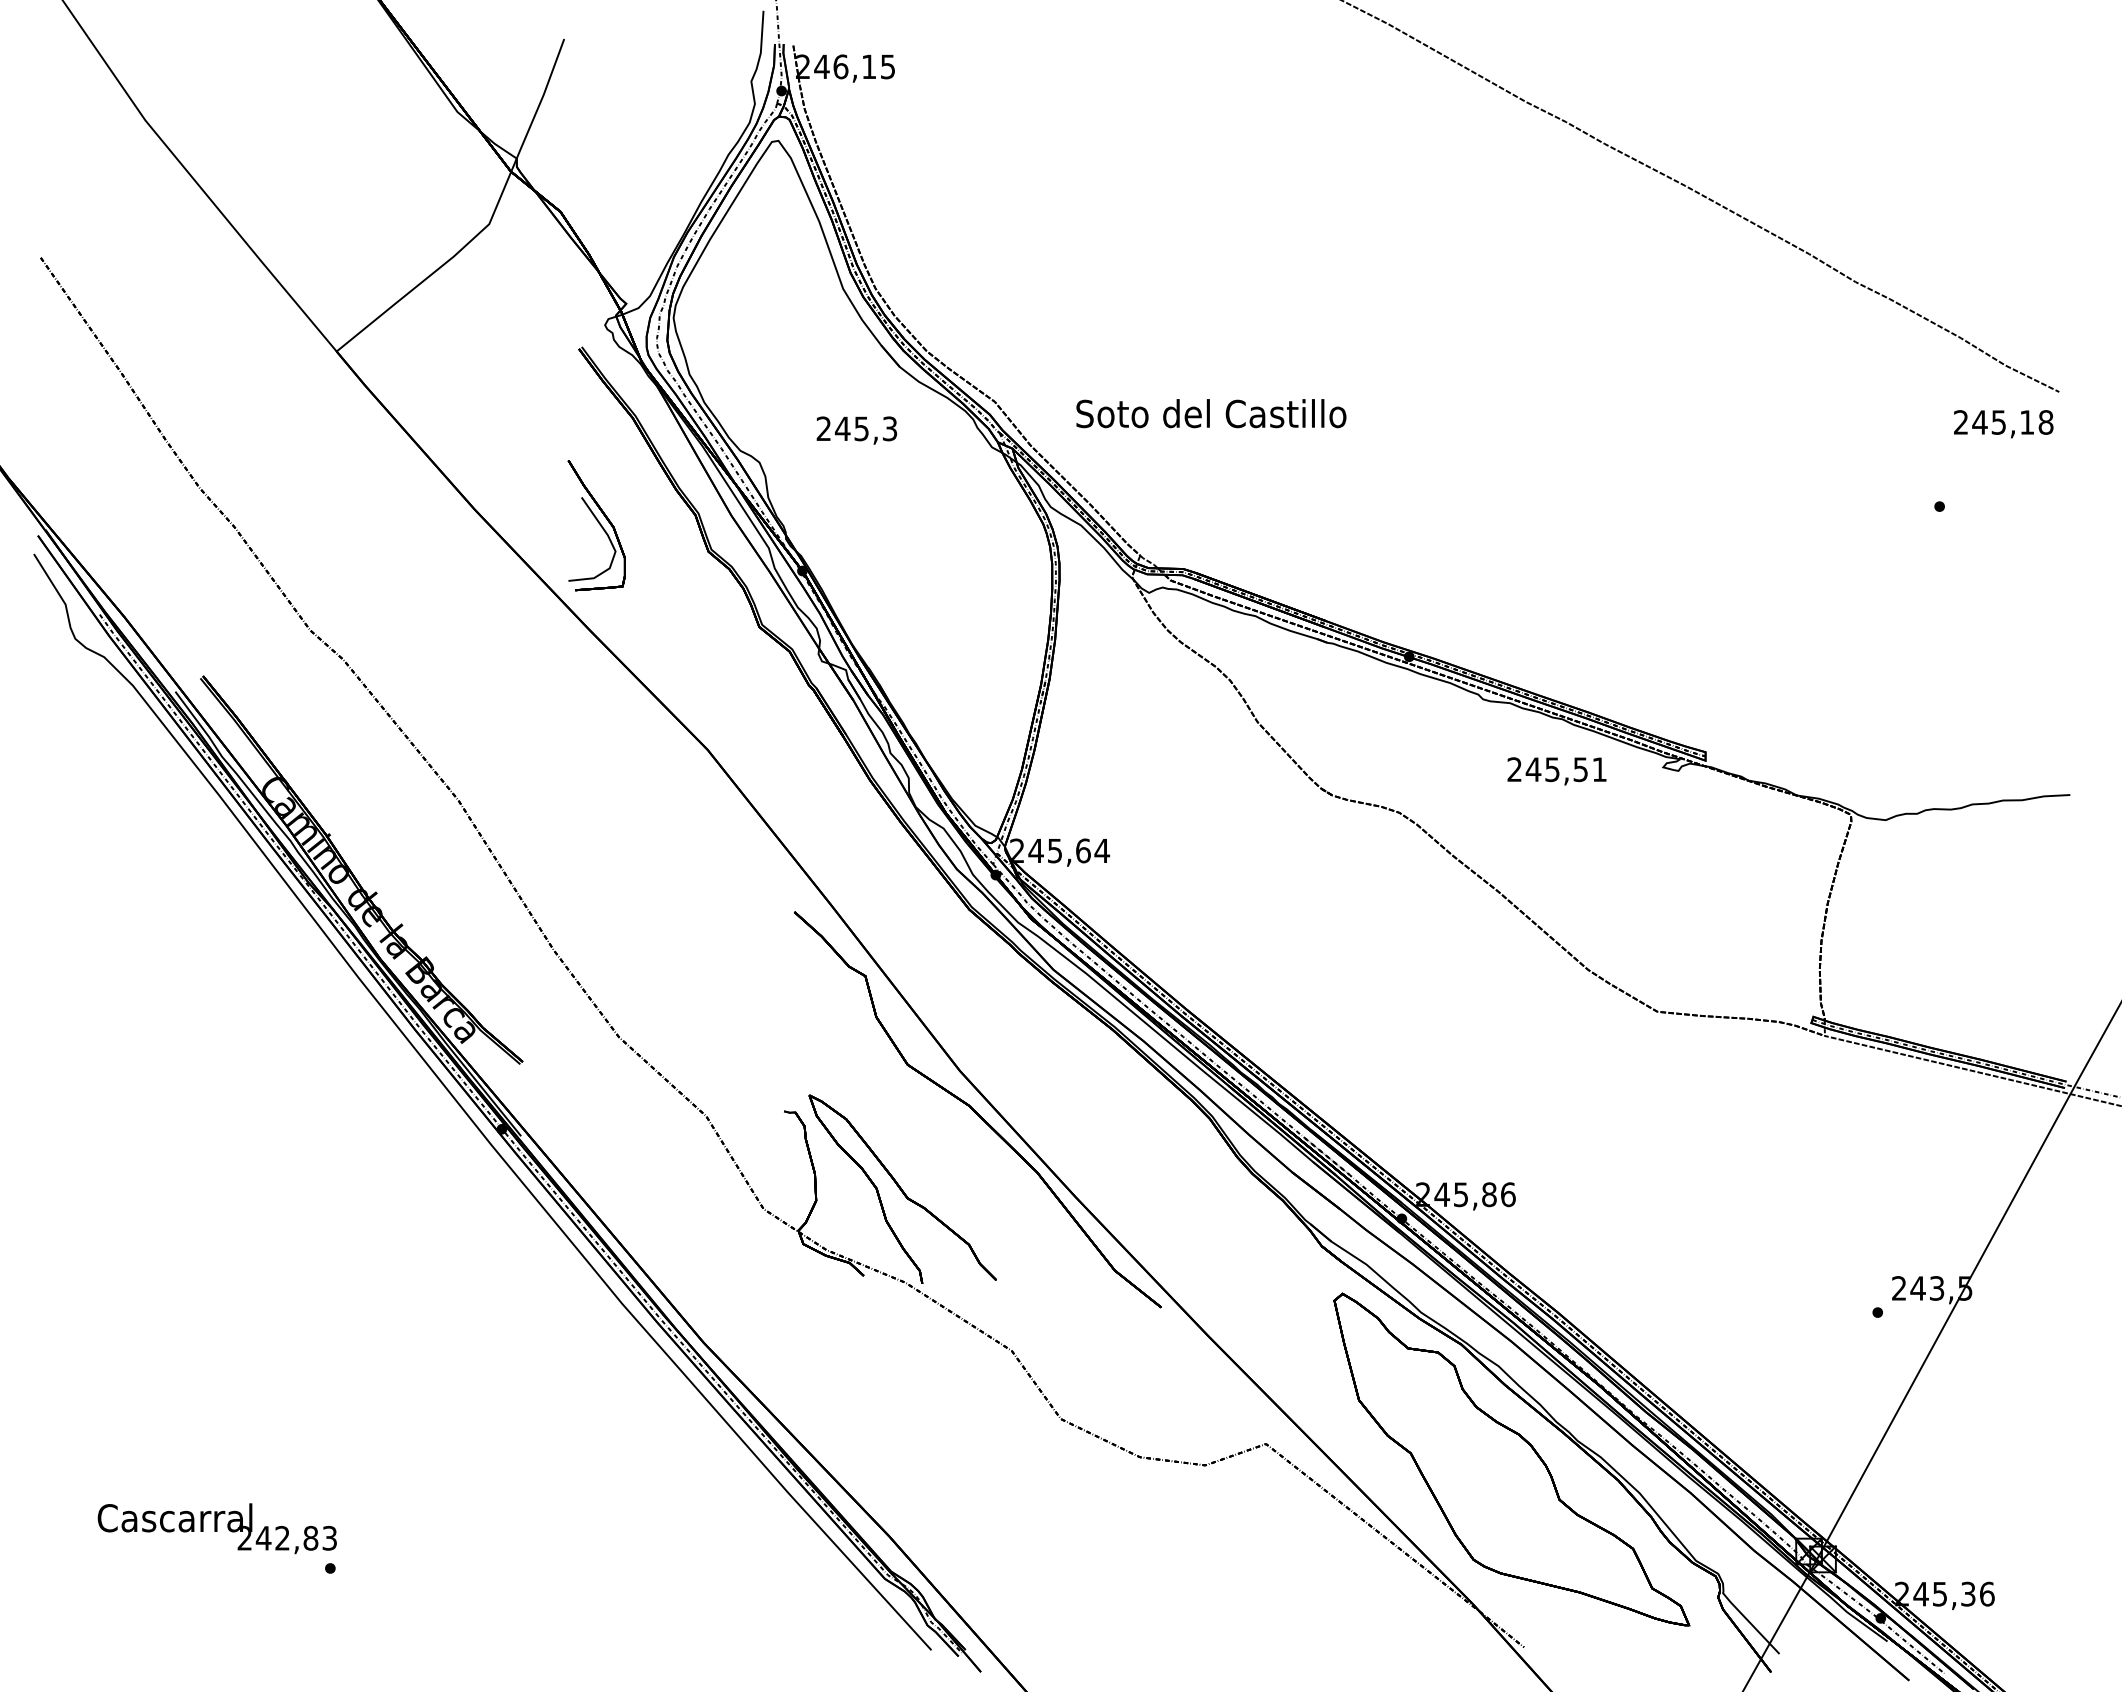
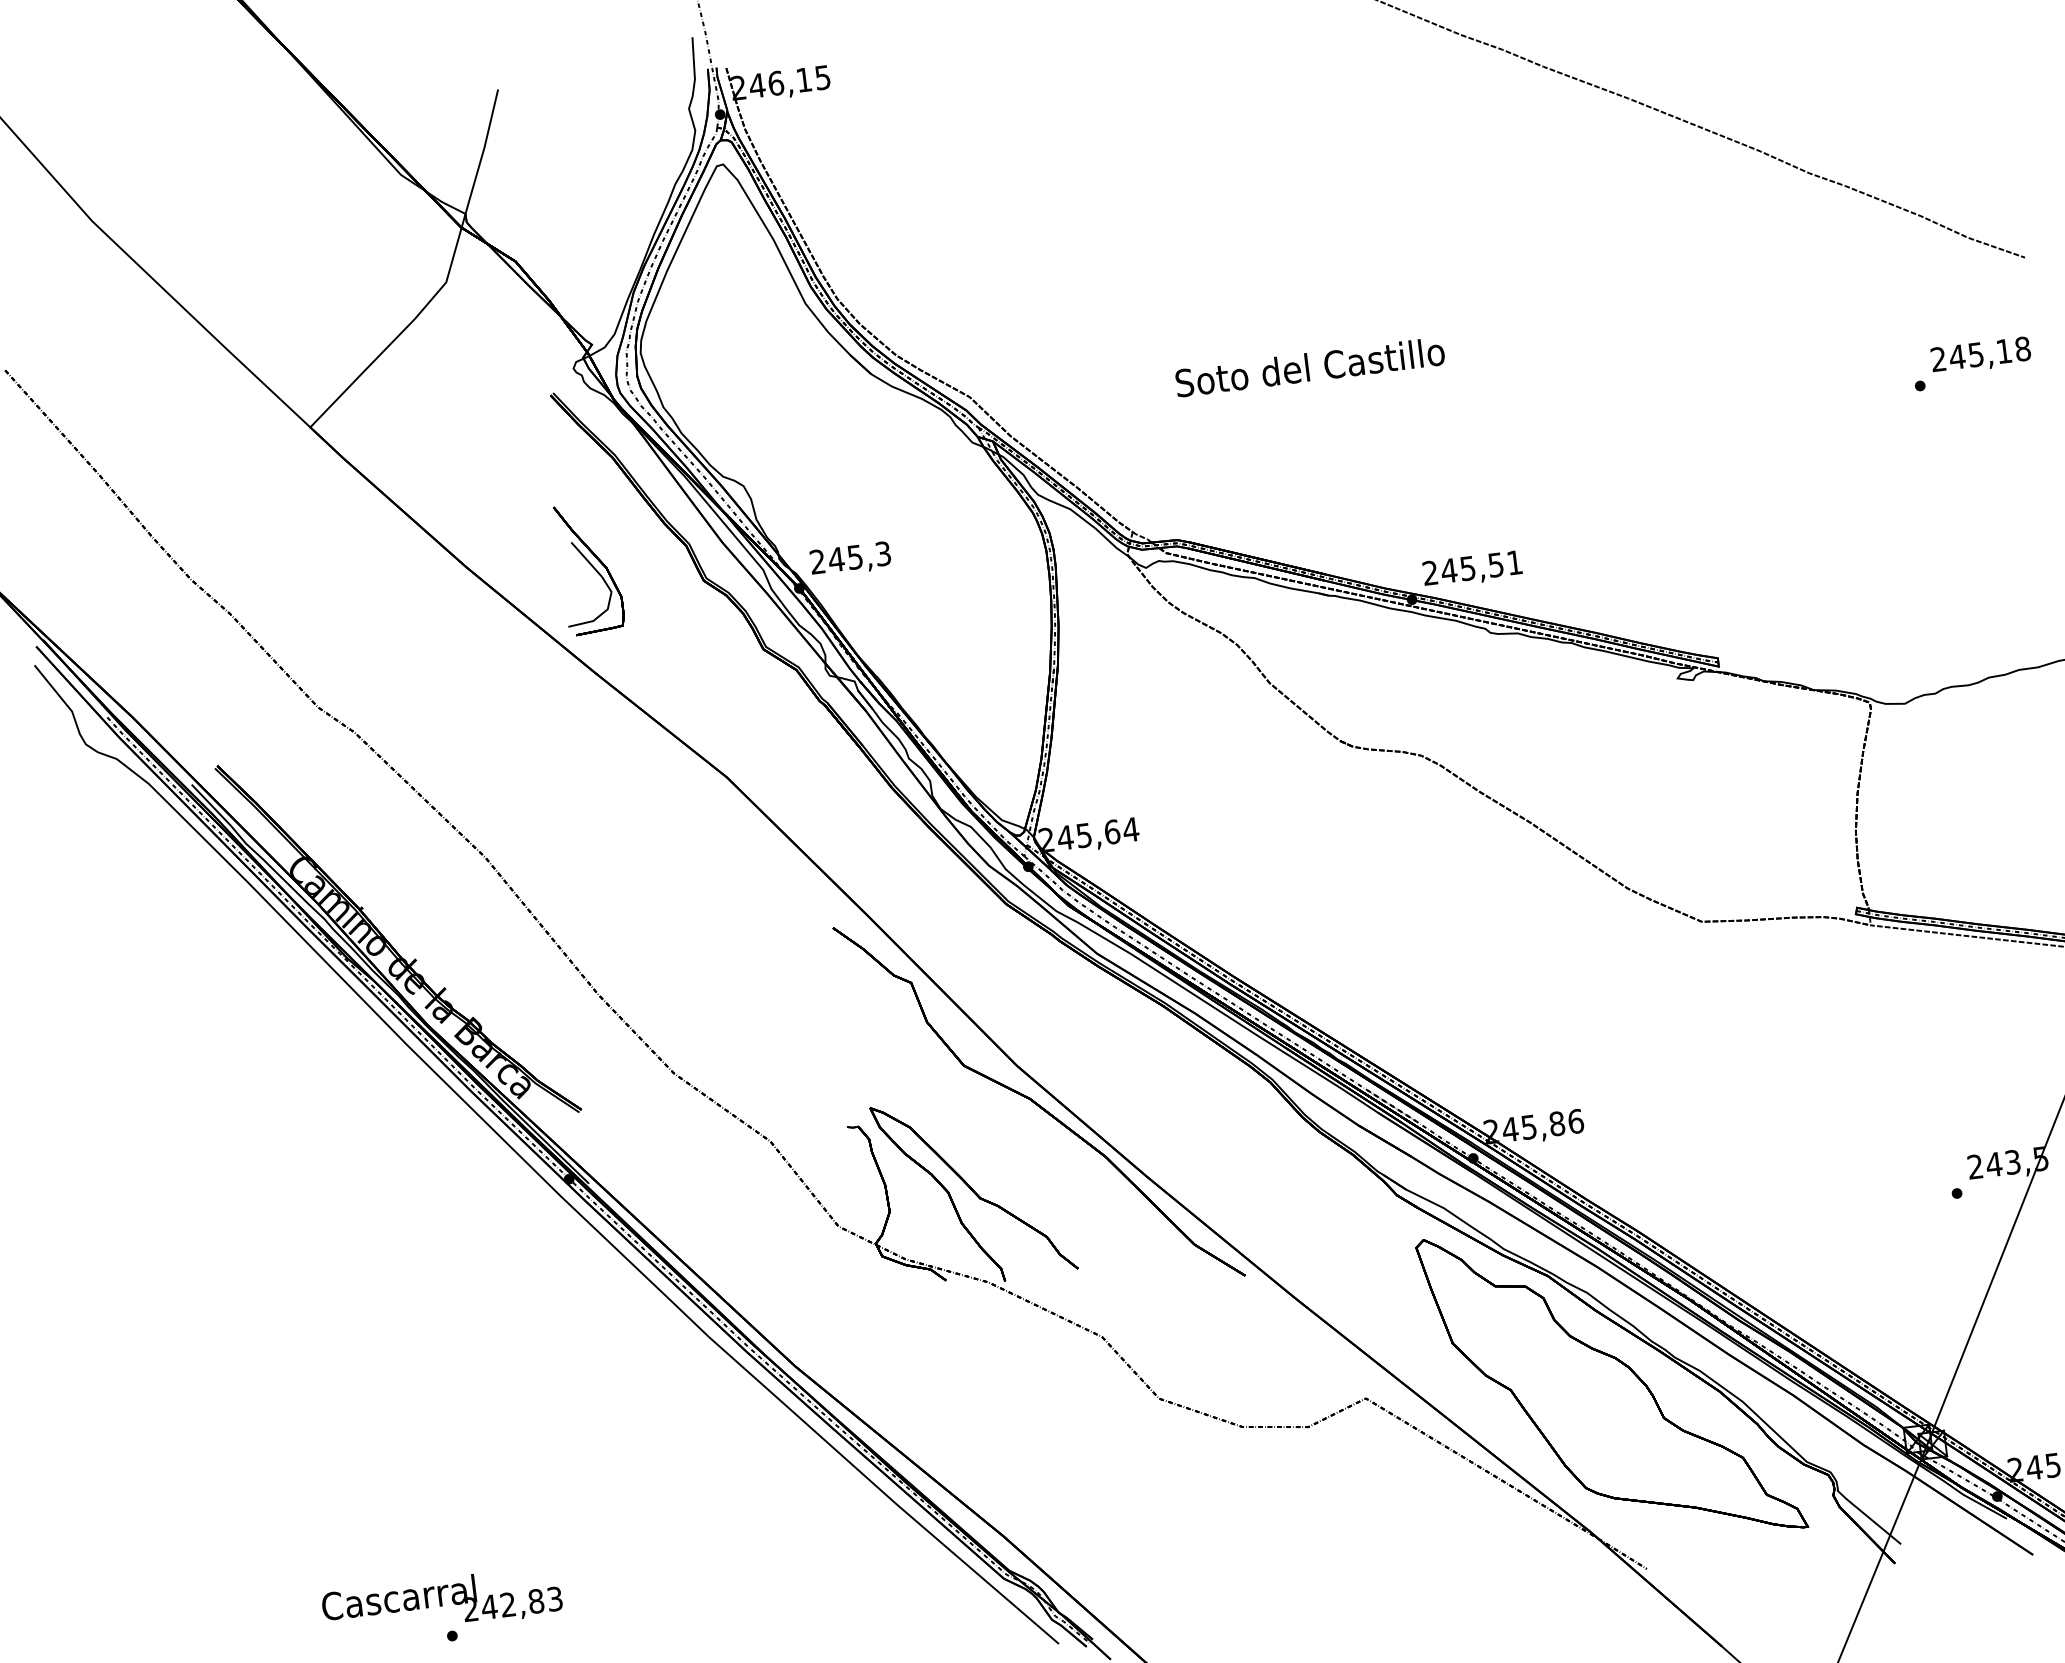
text: (1211, 413) -> (1310, 367), moved
text: (2003, 424) -> (1980, 356), moved
text: (856, 430) -> (850, 559), moved
text: (1556, 771) -> (1472, 569), moved
text: (216, 1528) -> (441, 1603), moved

